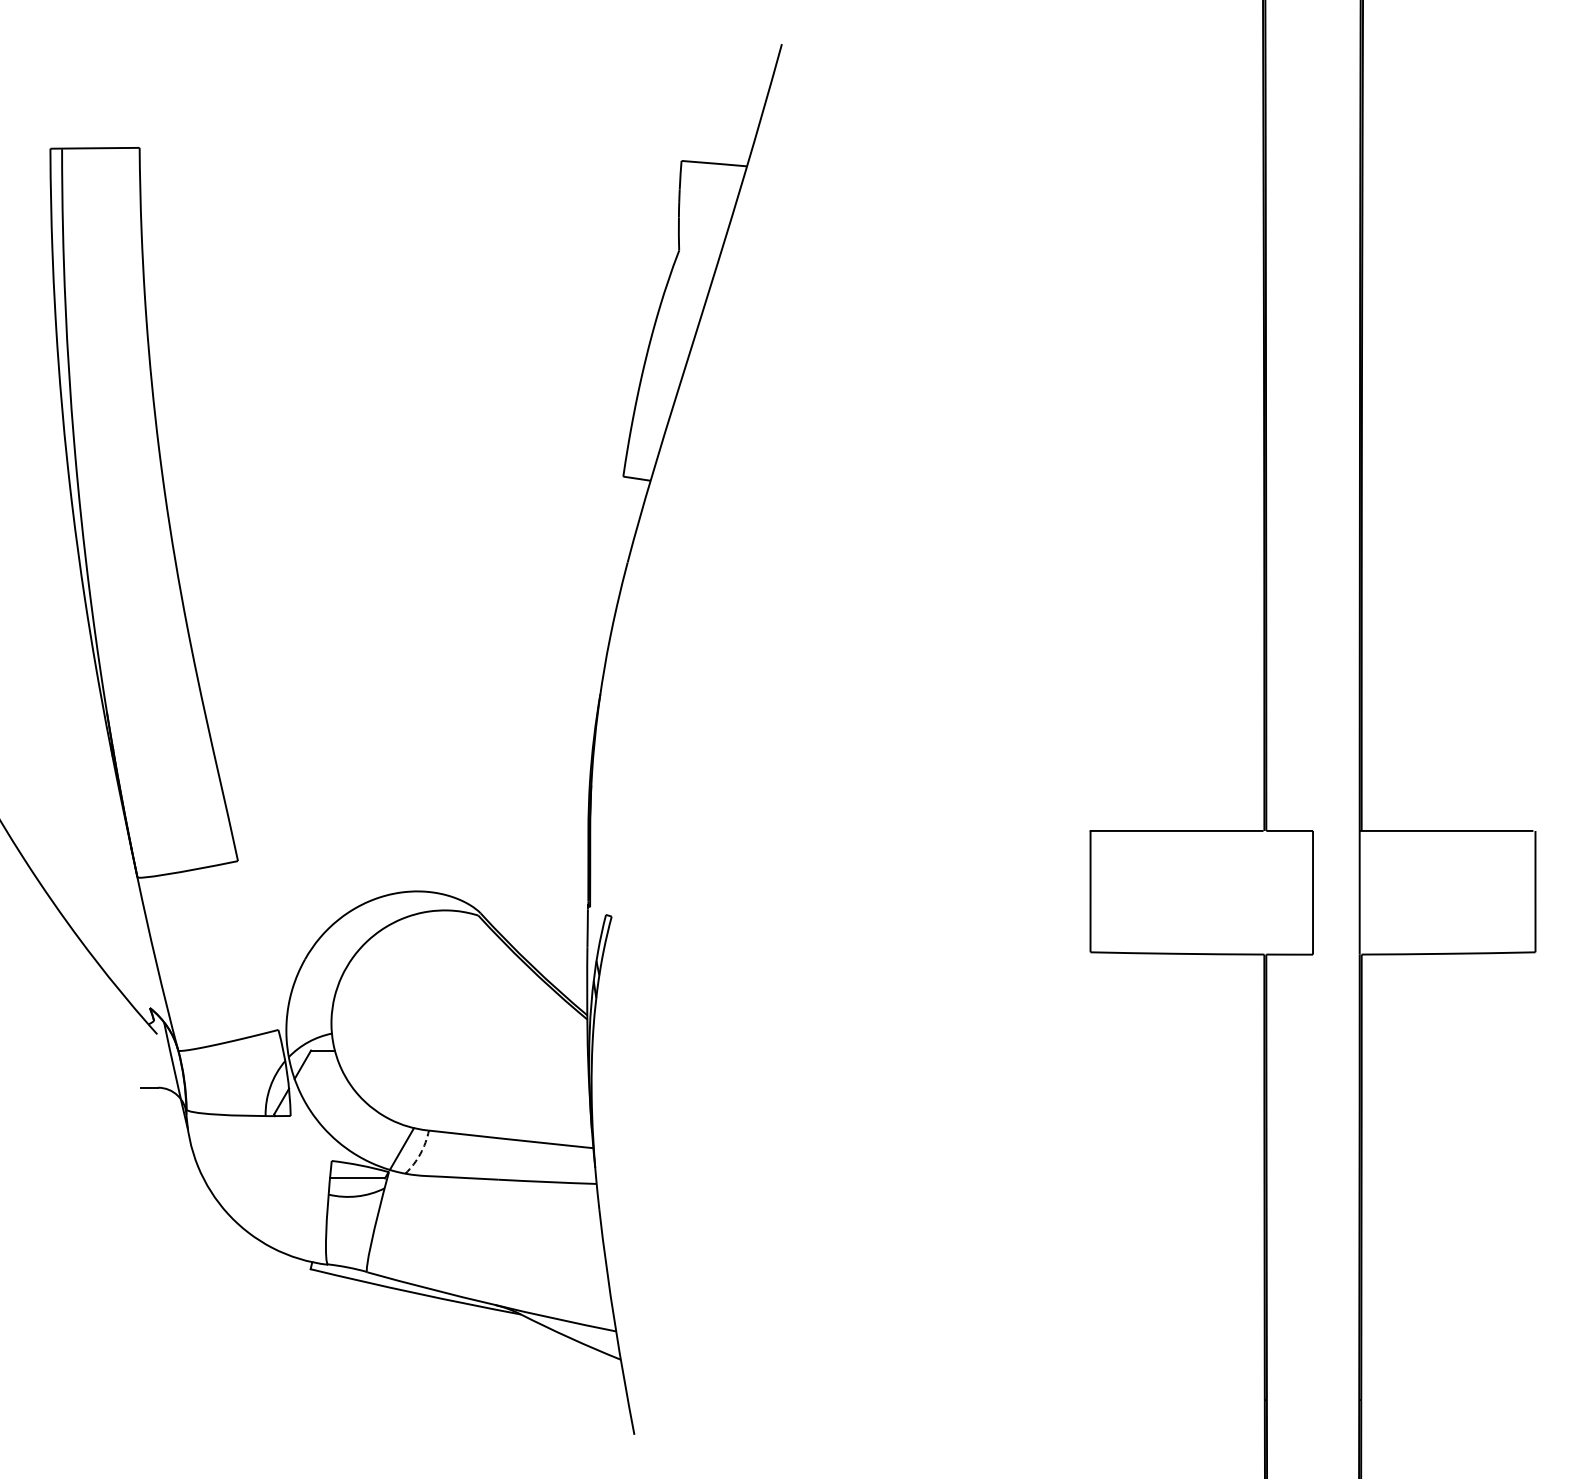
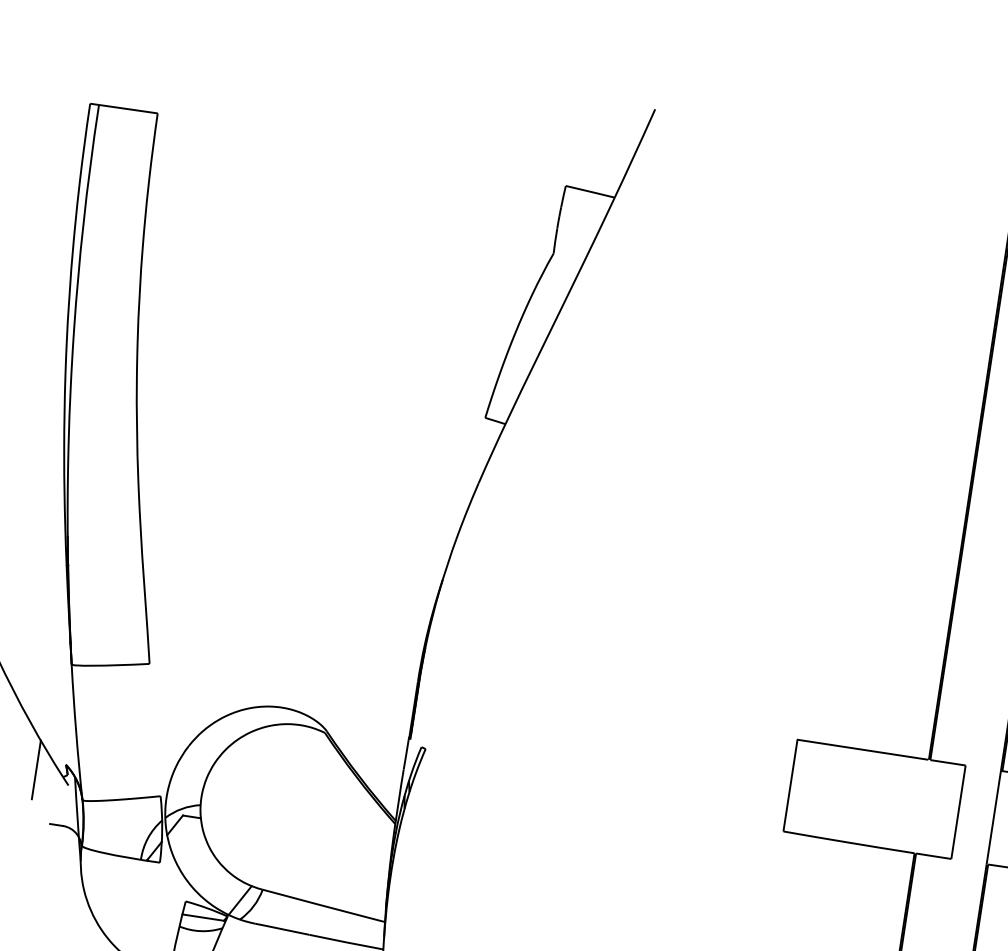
line: (112, 1020) -> (36, 769), added
arc: (420, 1153) -> (253, 906), dashed -> solid

